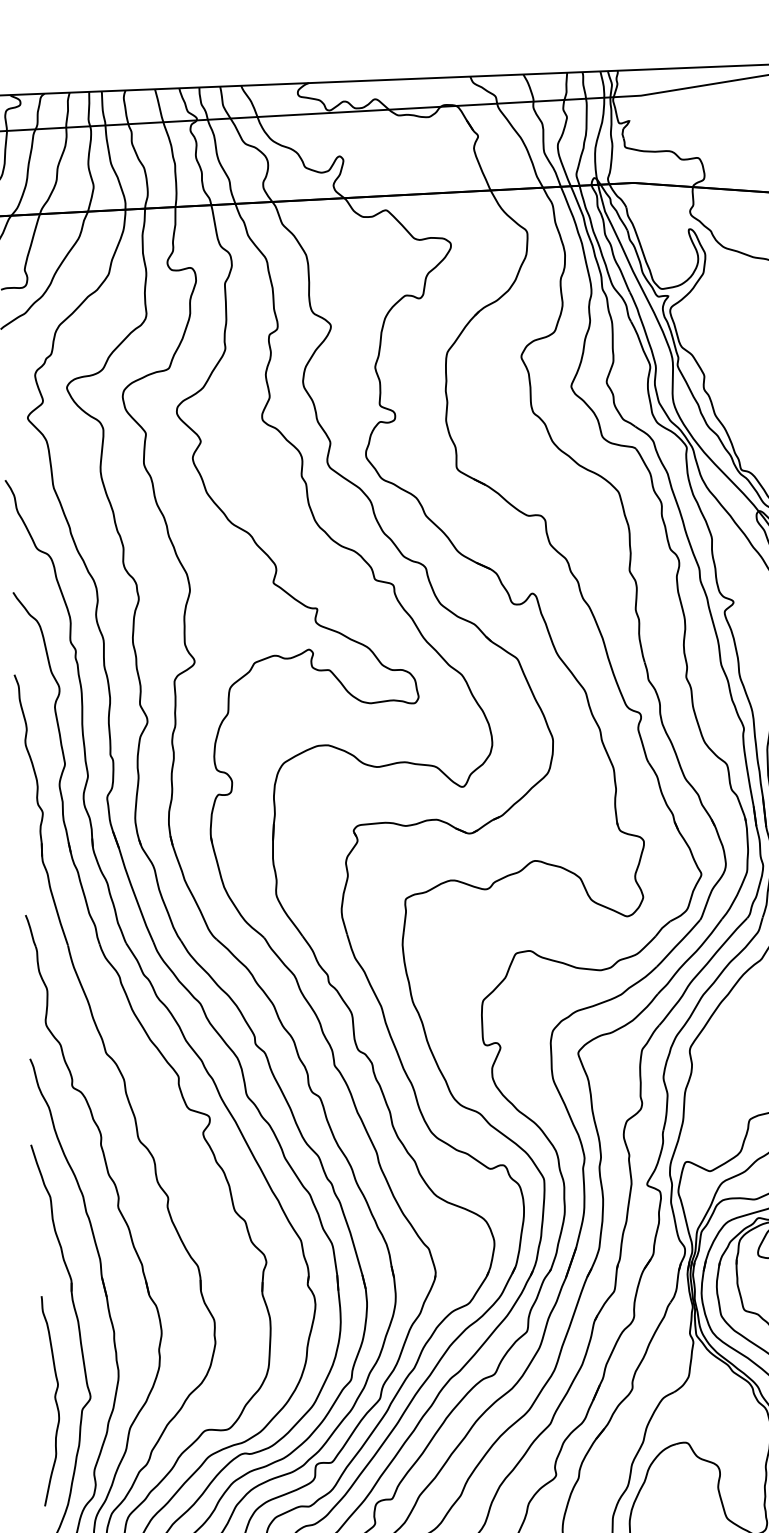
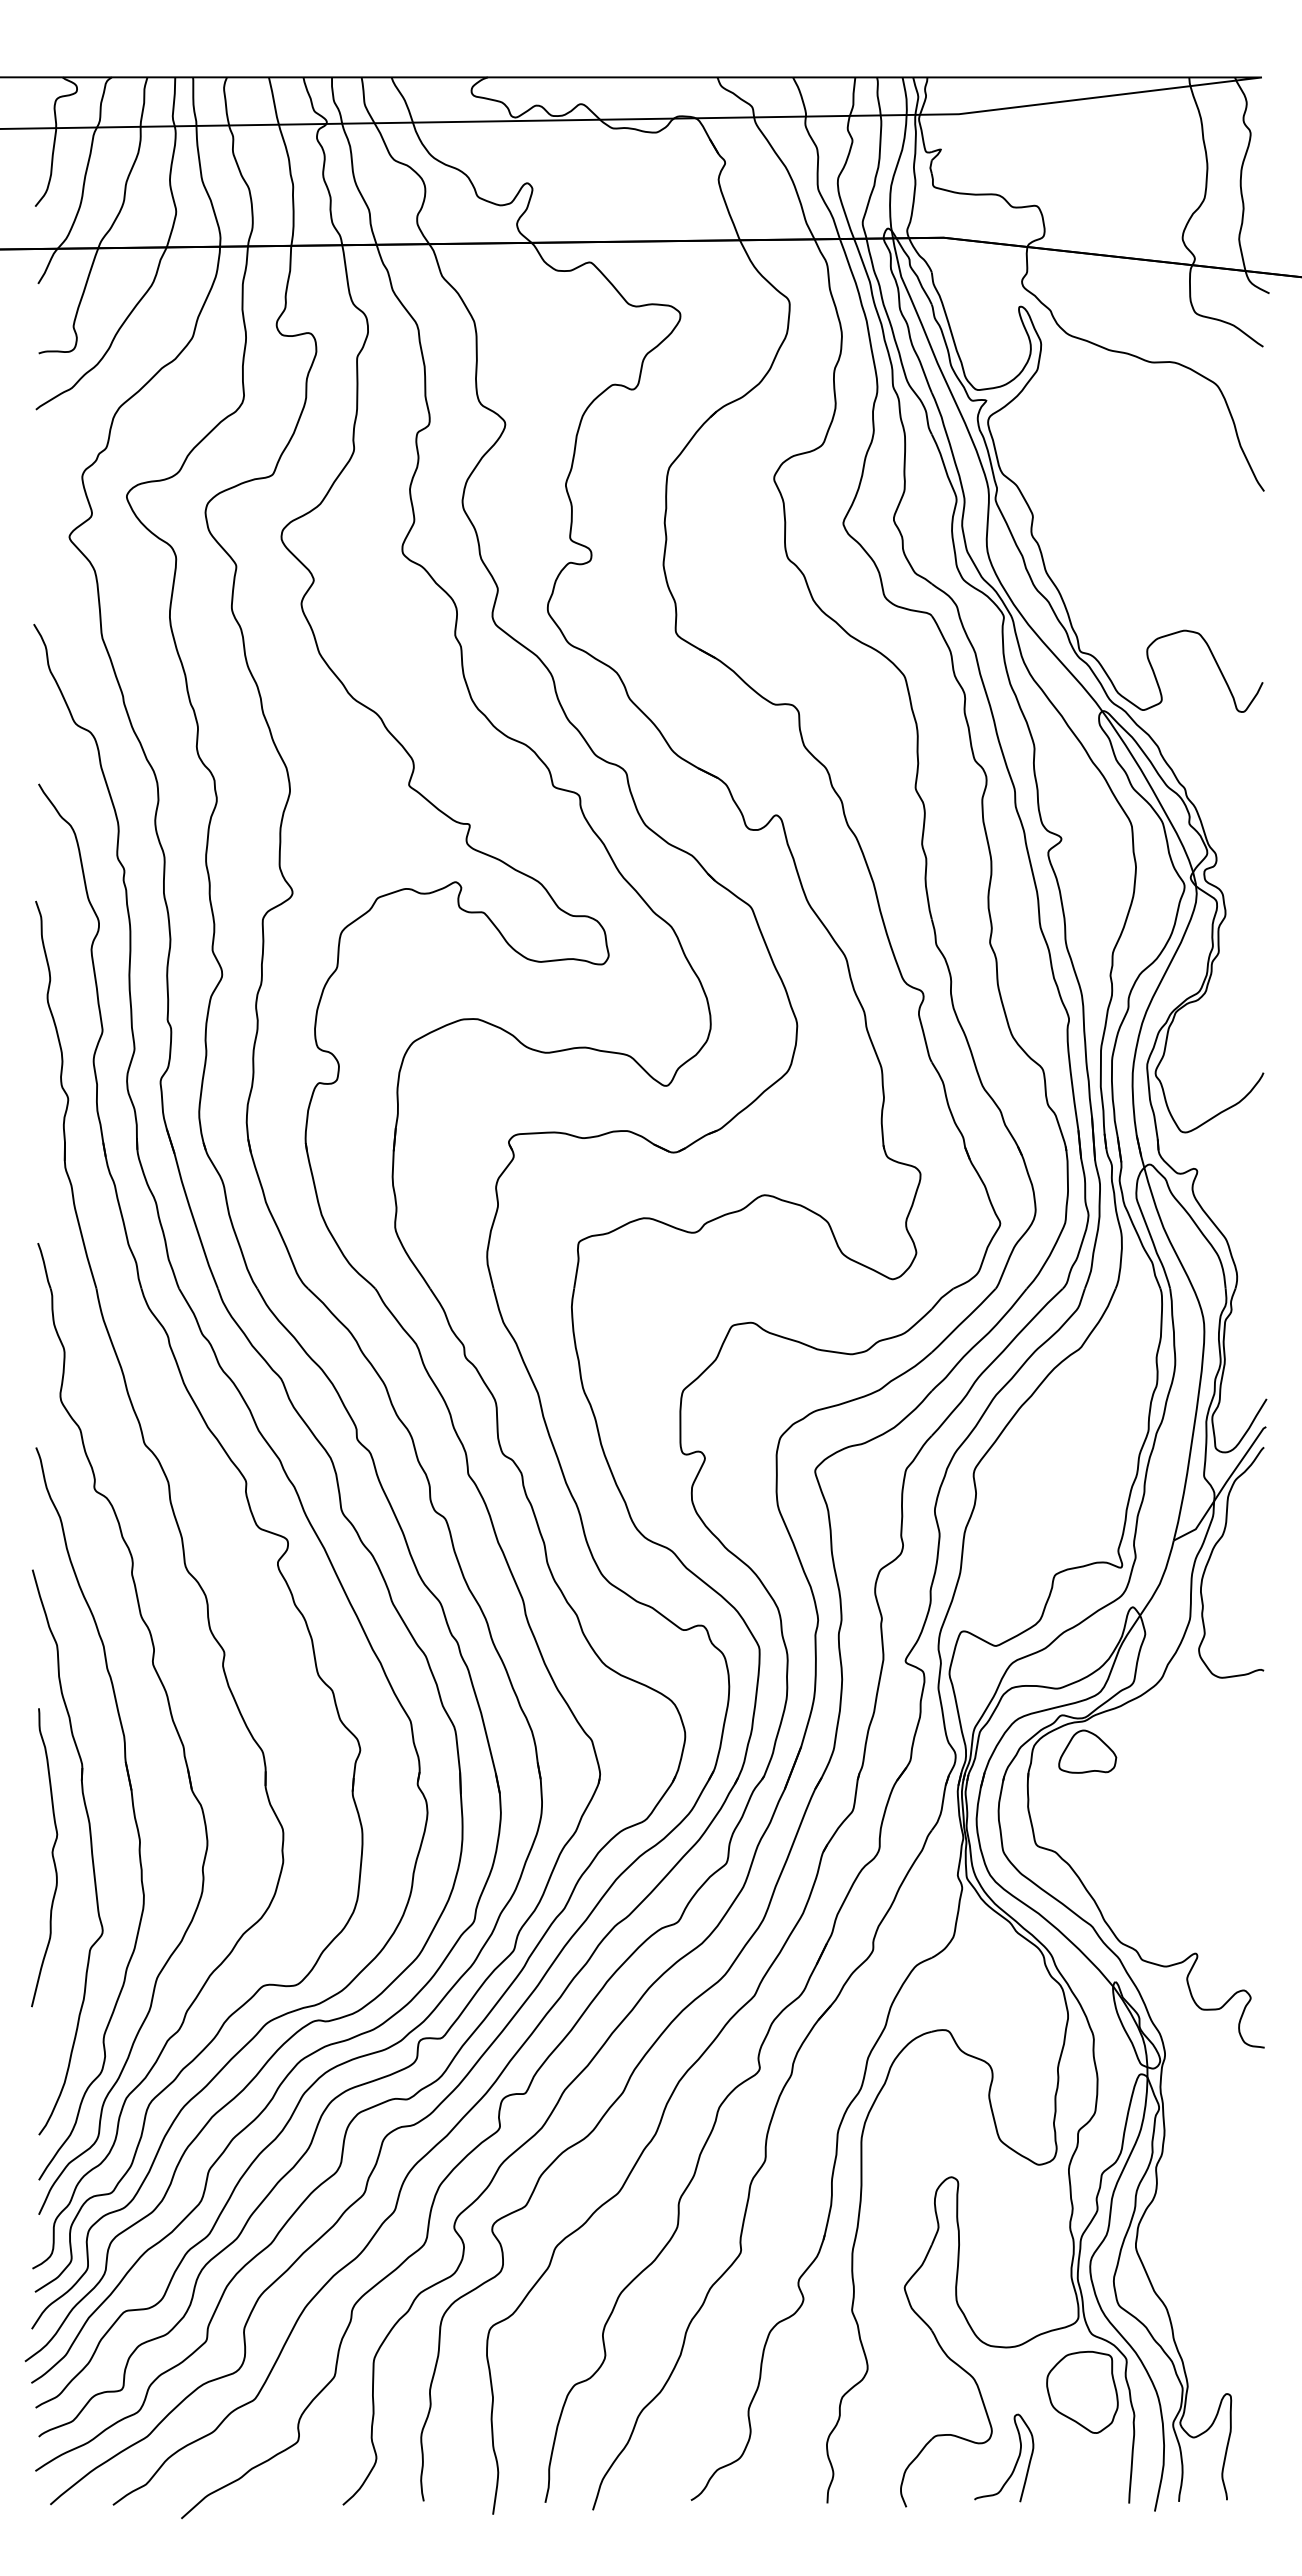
curve: (54, 1399) -> (51, 1855), moved

